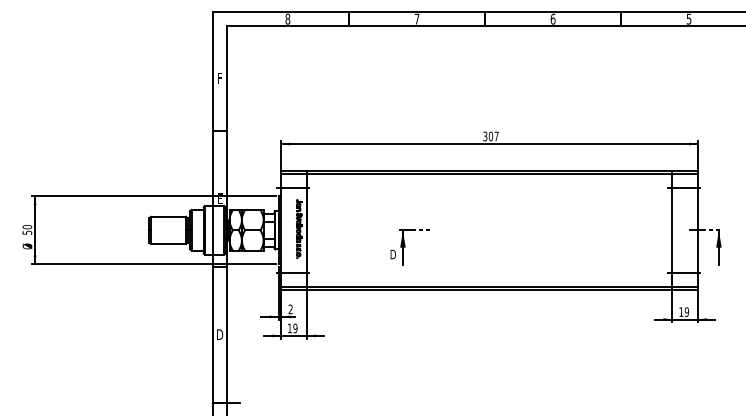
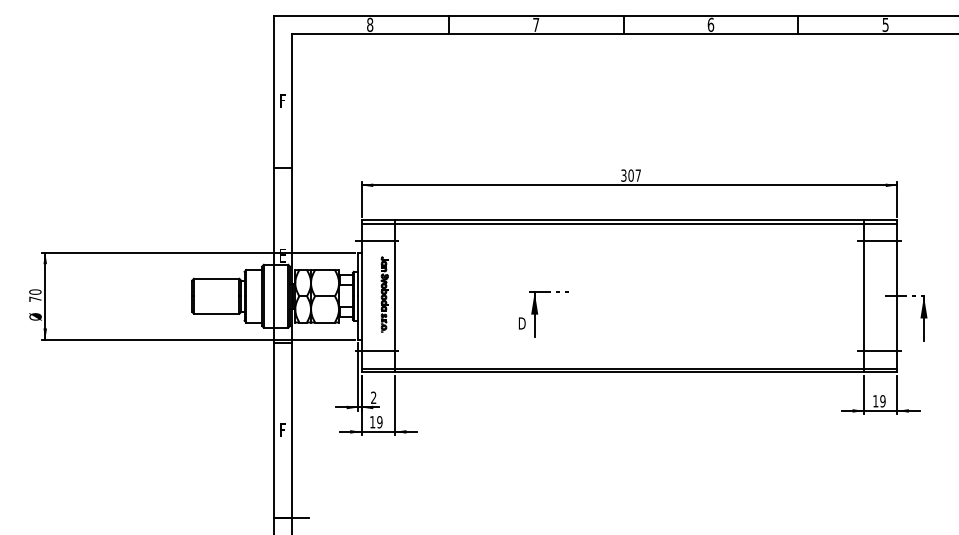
text: (27, 232) -> (35, 298), 50 -> 70
part: (409, 247) -> (543, 314), moved
text: (220, 334) -> (283, 430), D -> F

